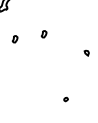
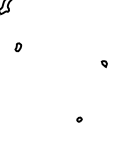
part: (43, 34) -> (52, 41), removed

